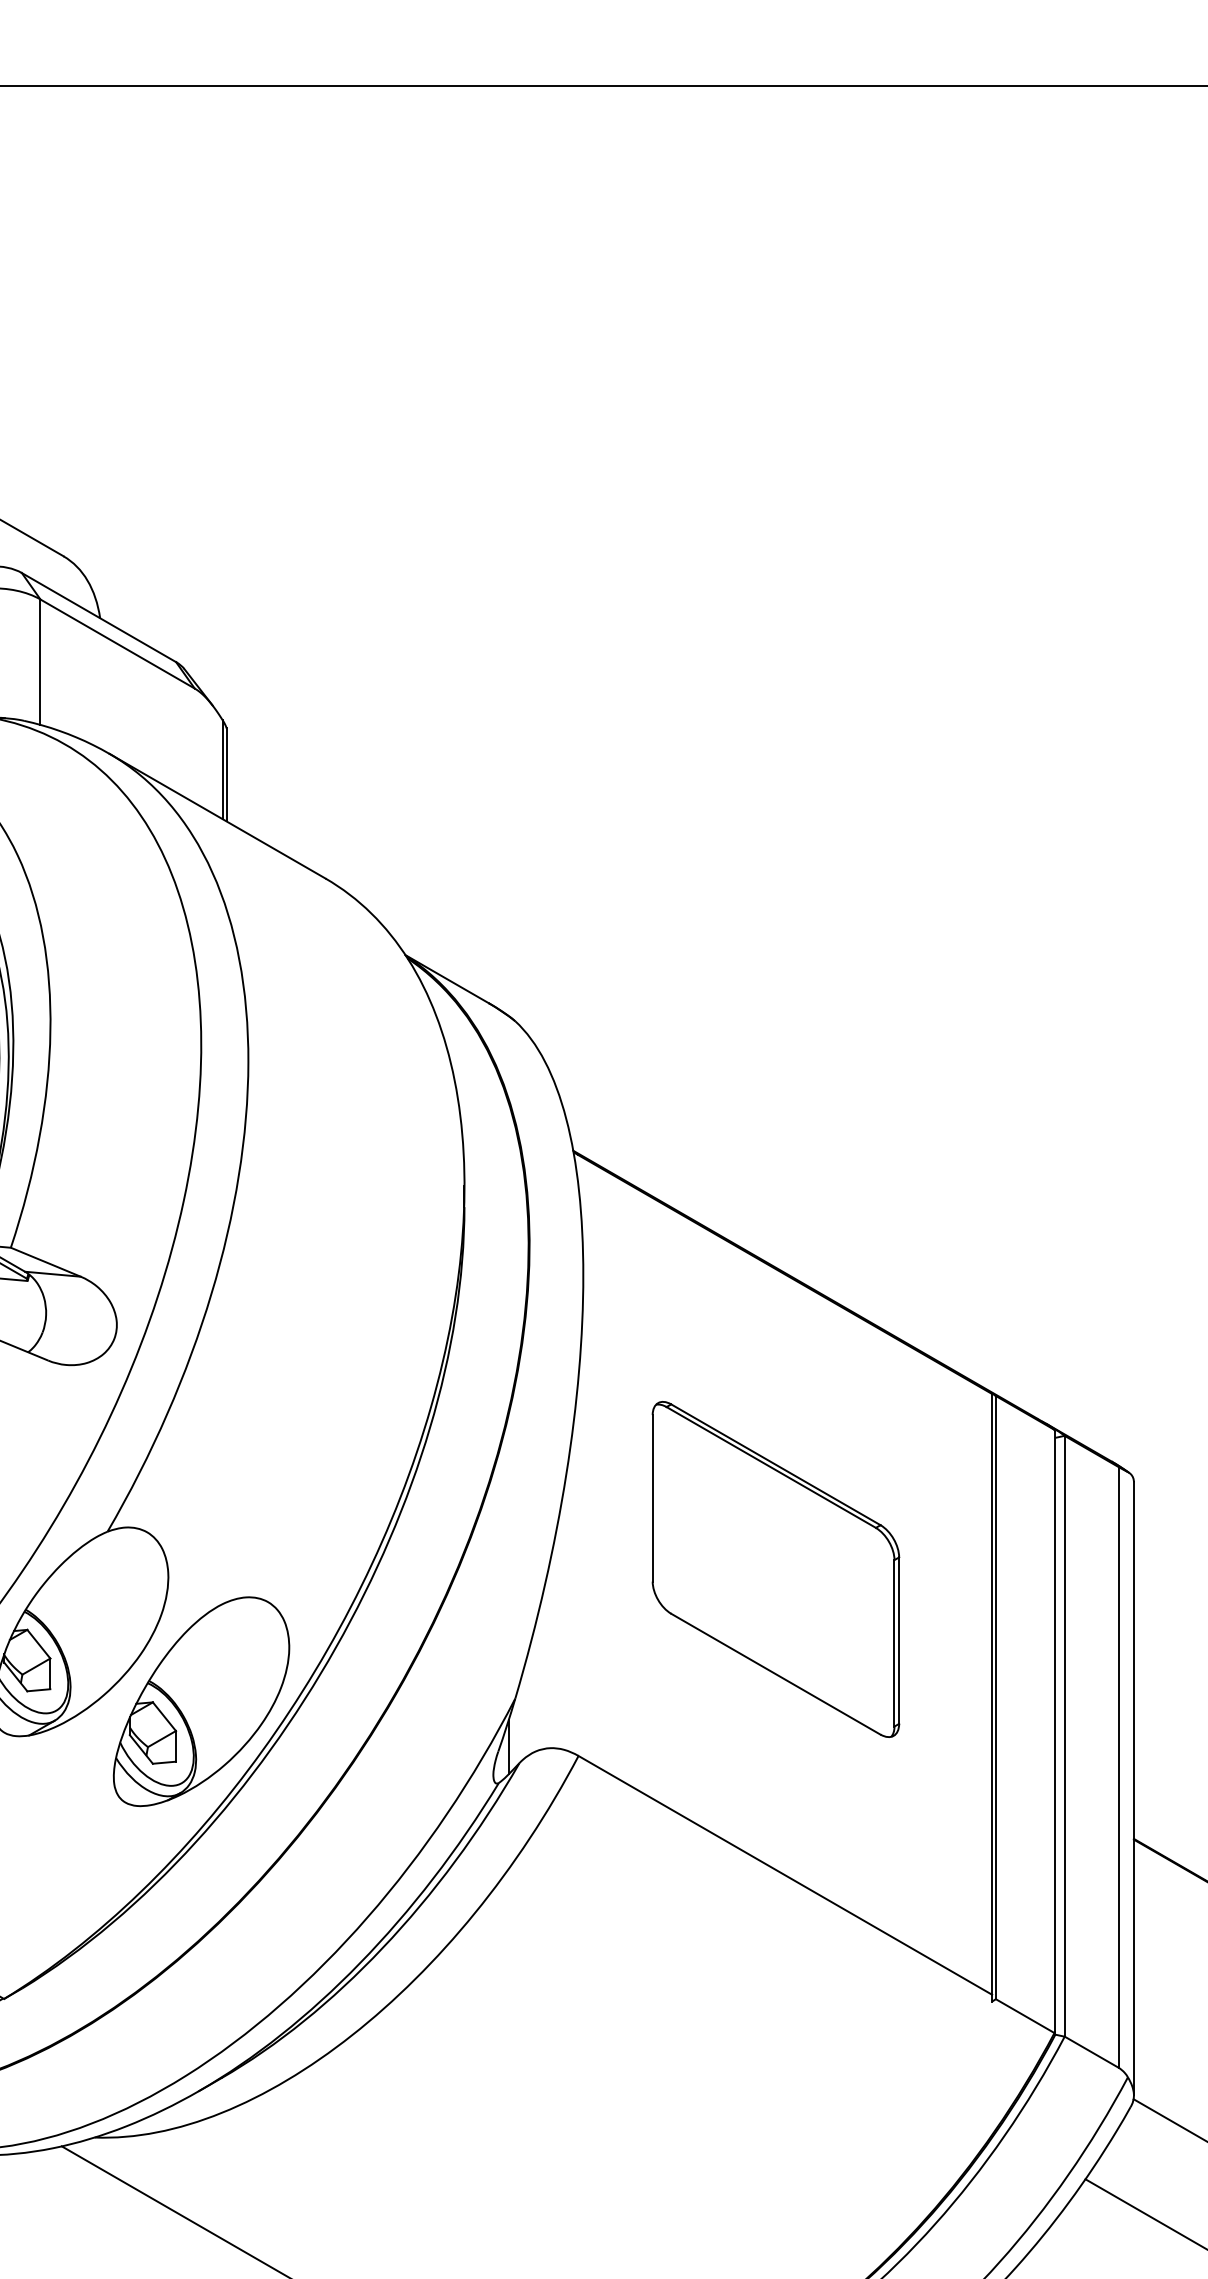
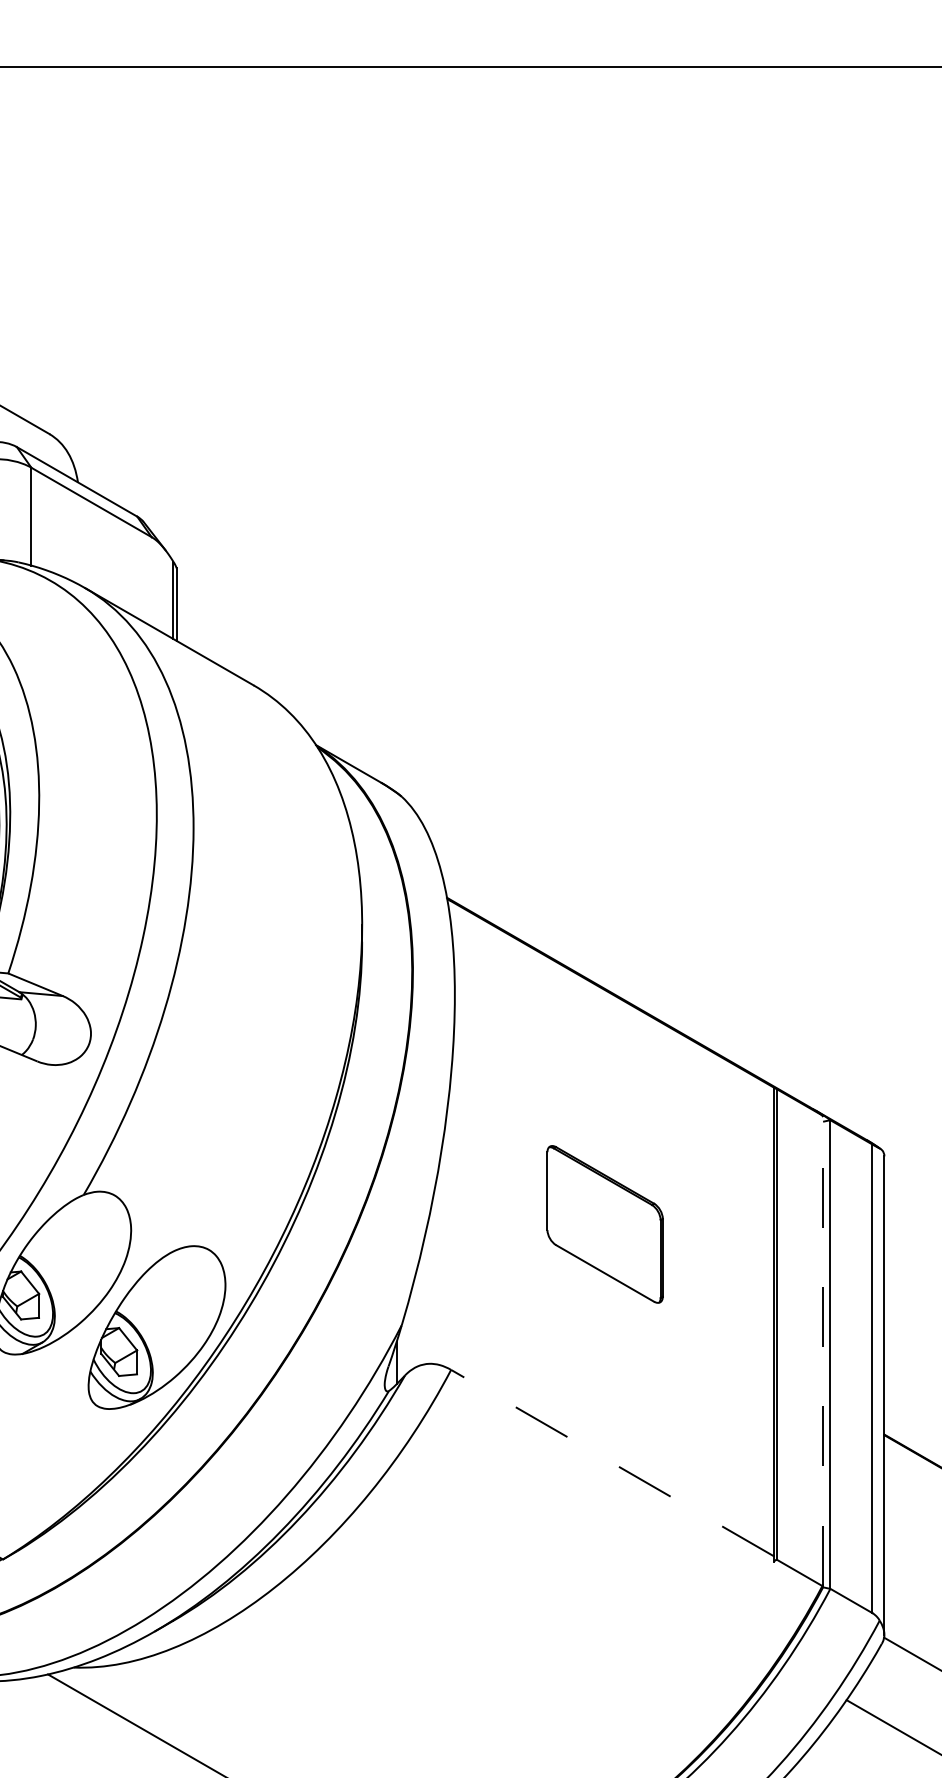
part: (775, 1569) -> (604, 1224), size x0.6
line: (1055, 1731) -> (823, 1350), solid -> dashed
line: (785, 1875) -> (612, 1463), solid -> dashed

